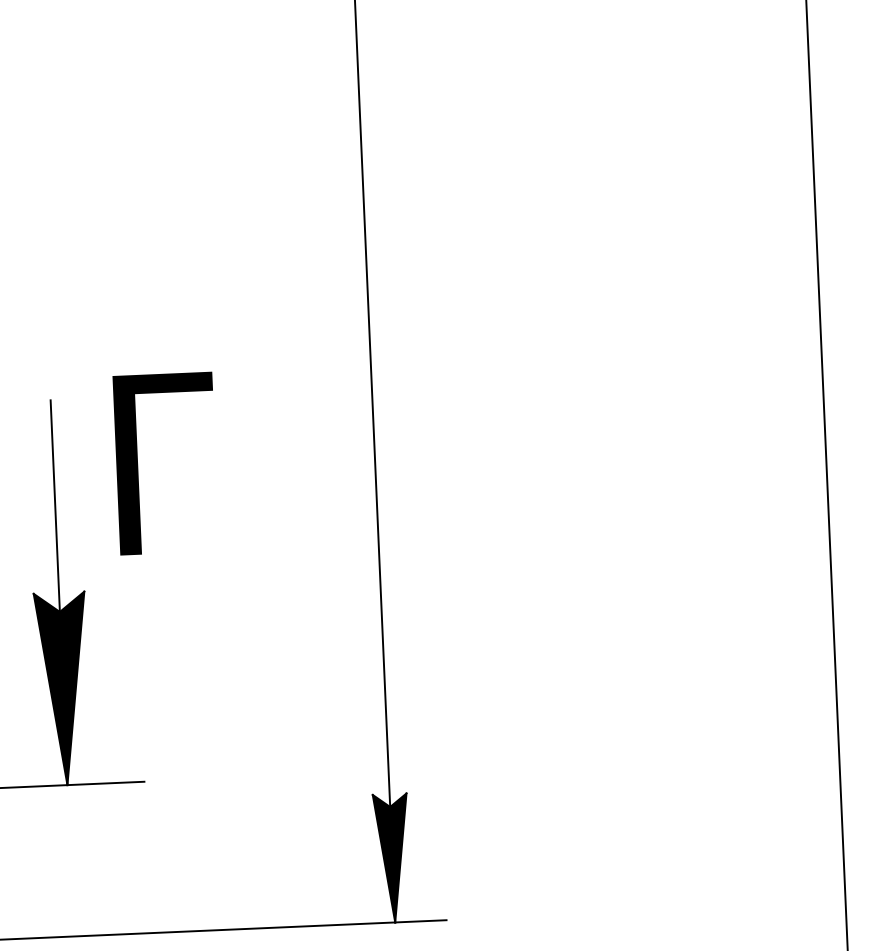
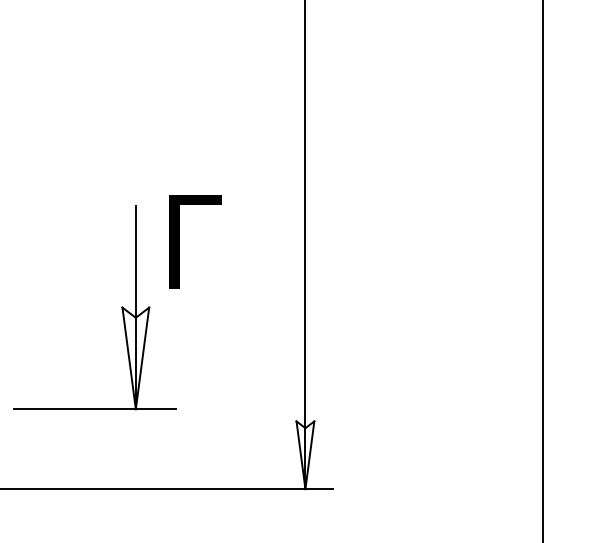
fill: (62, 689) -> (135, 358), removed
fill: (392, 858) -> (305, 455), removed

